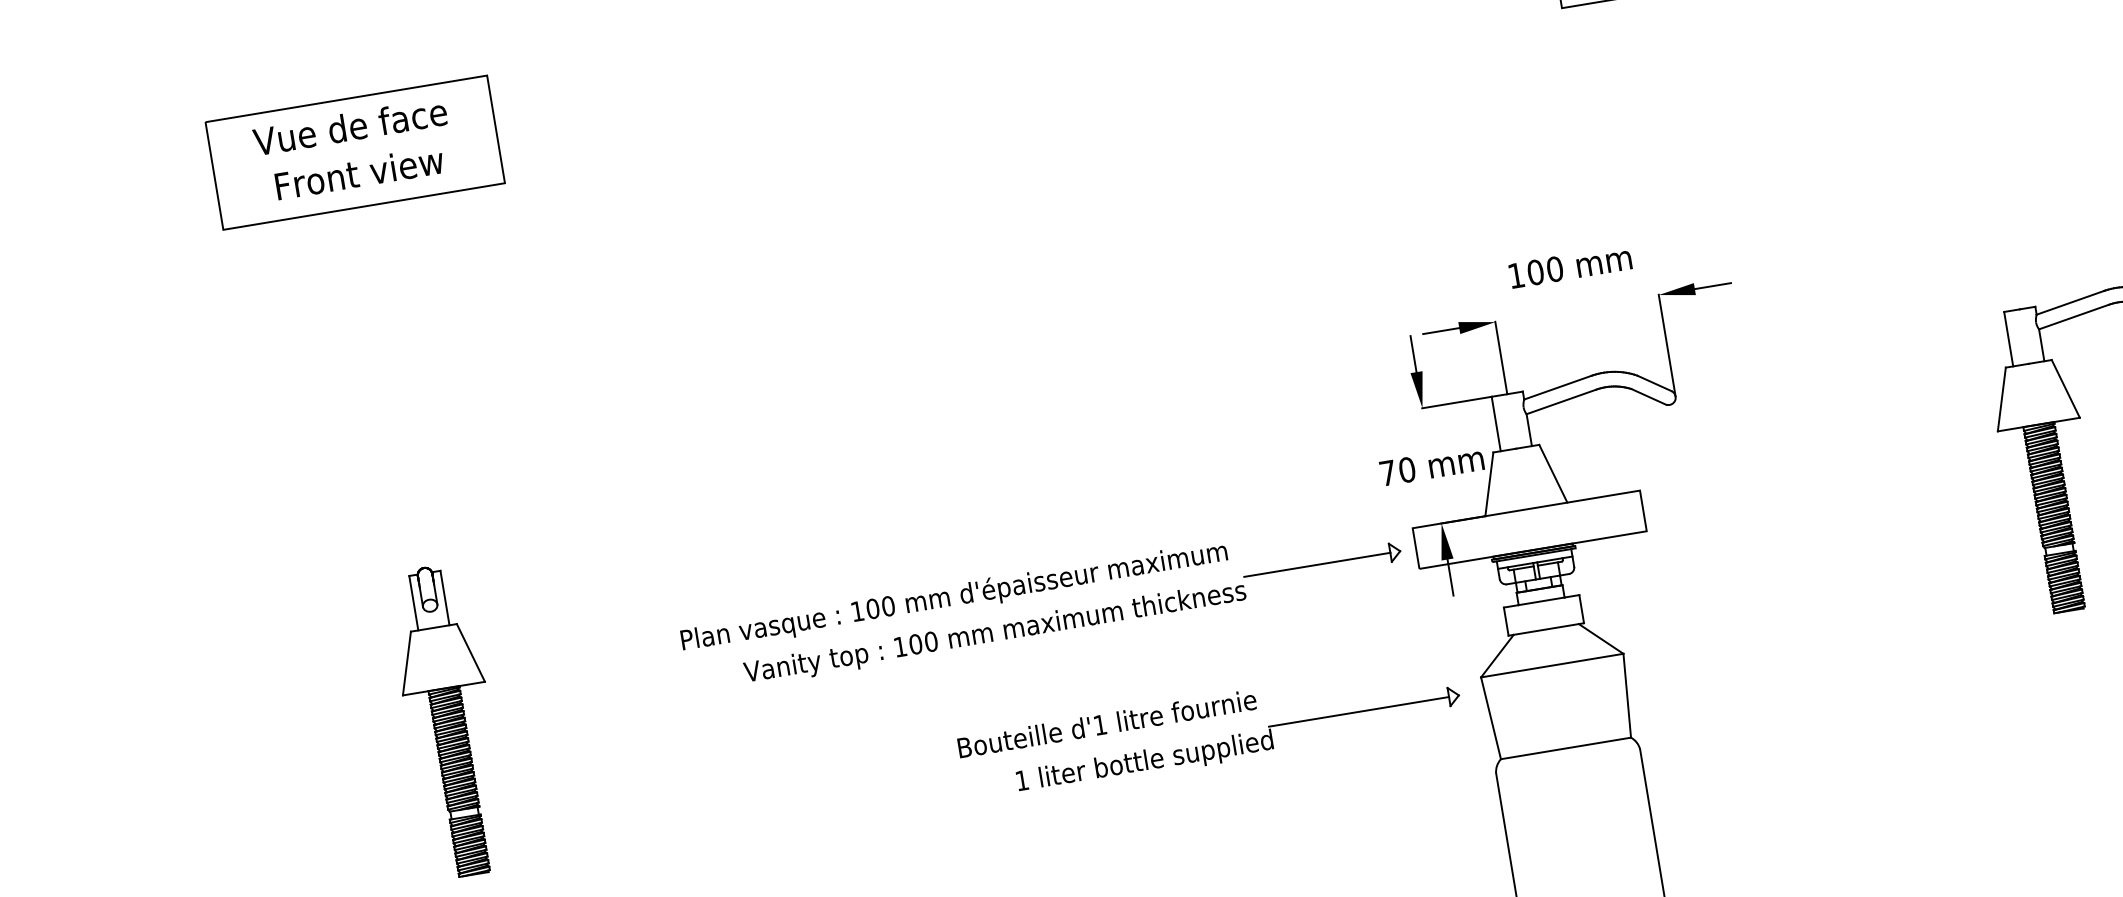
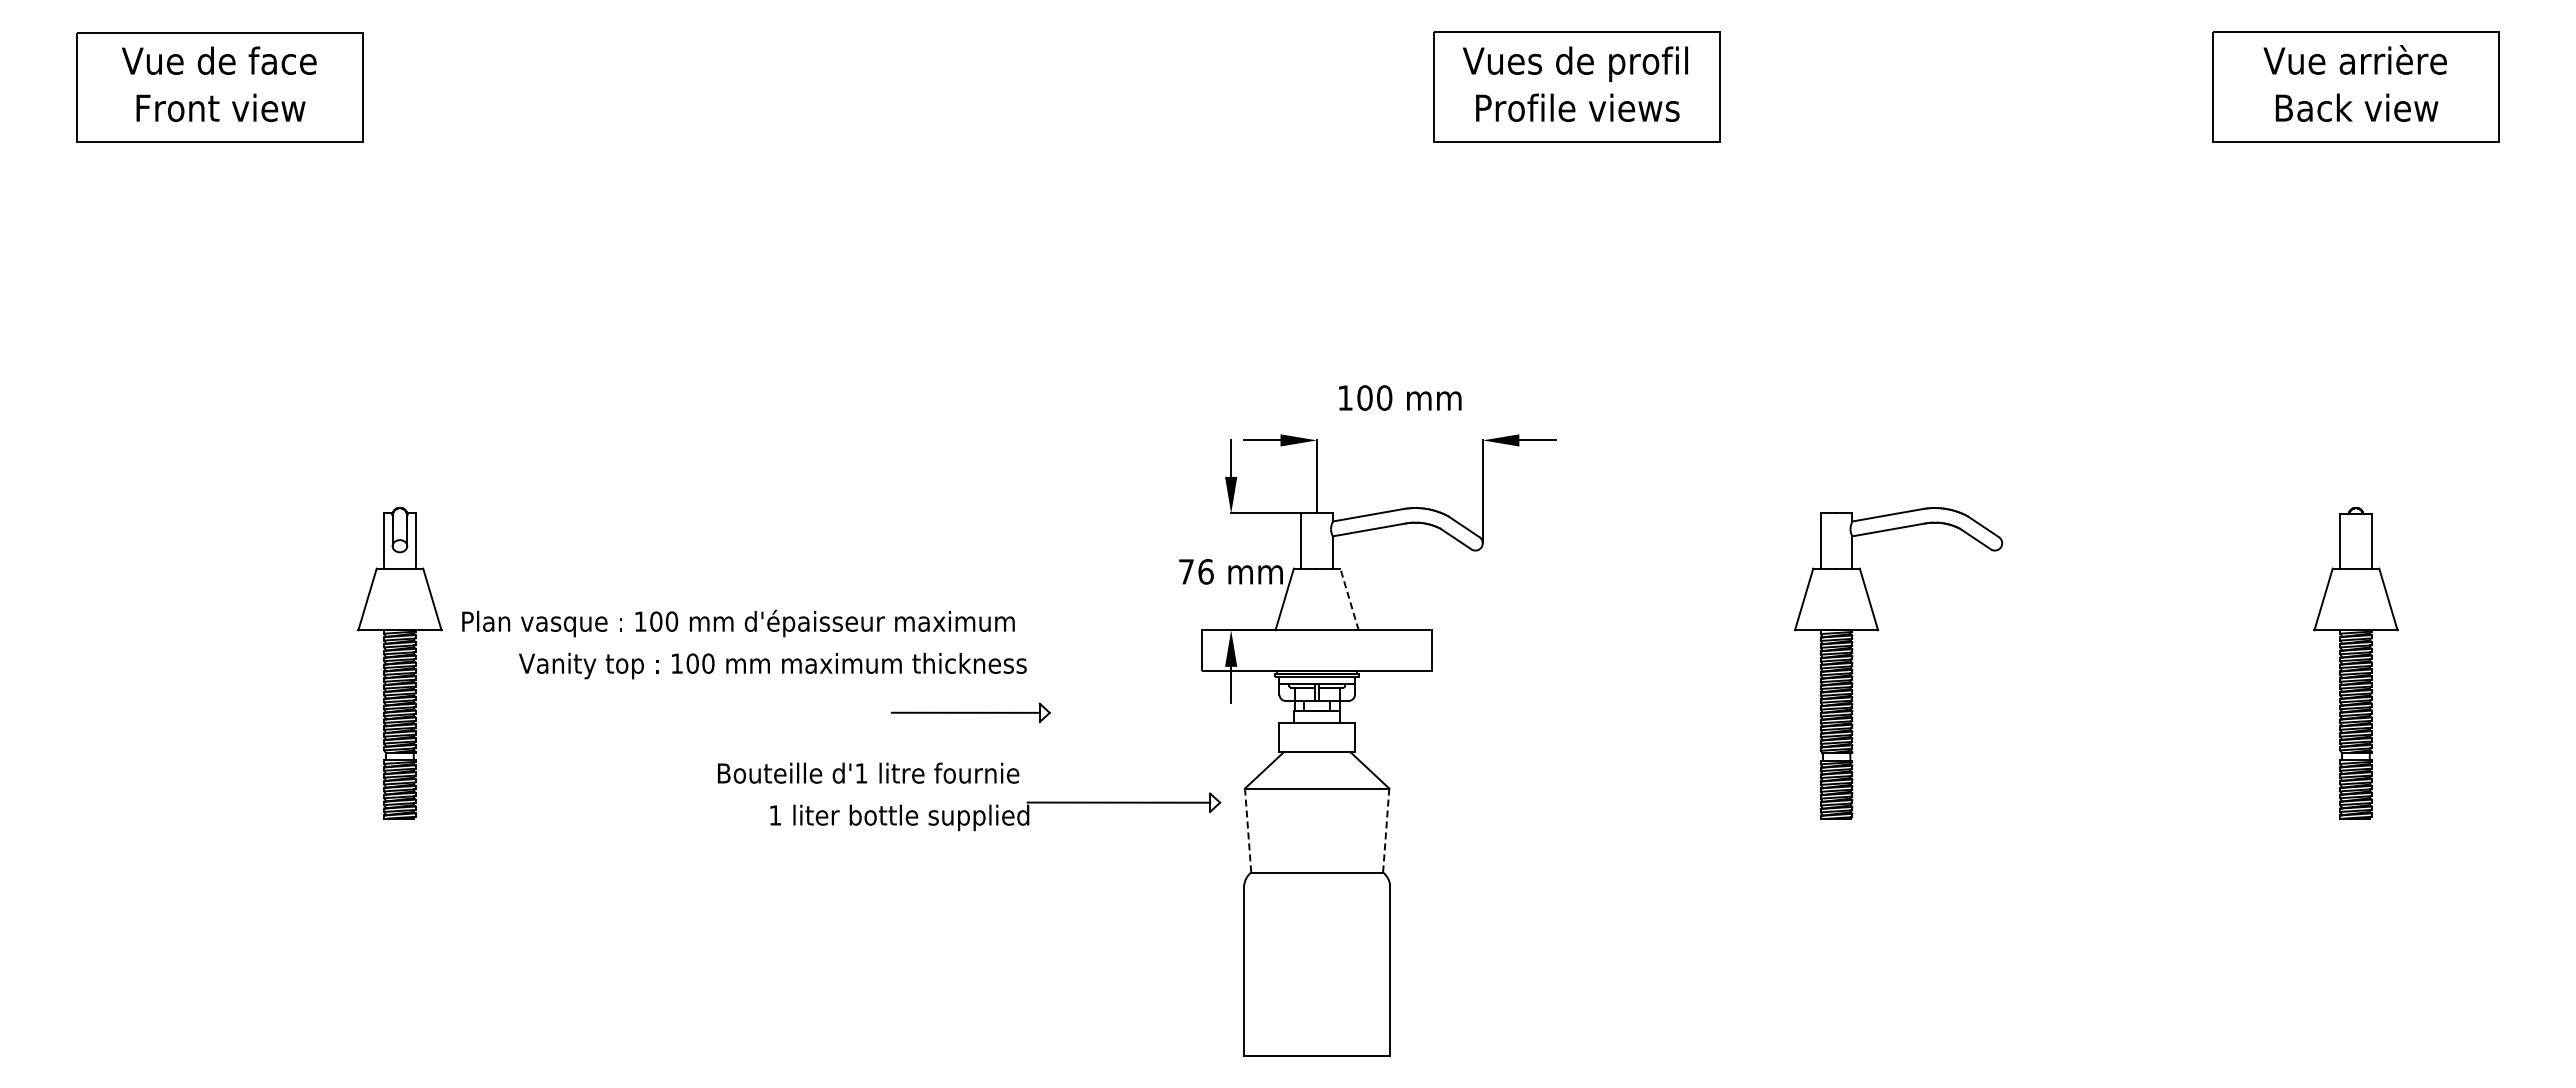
text: (1406, 469) -> (1205, 571), 70 -> 76
line: (1553, 473) -> (1349, 599), solid -> dashed
part: (1321, 563) -> (970, 712), moved
line: (1627, 696) -> (1386, 831), solid -> dashed
line: (1491, 719) -> (1248, 831), solid -> dashed
part: (448, 721) -> (399, 663), moved

